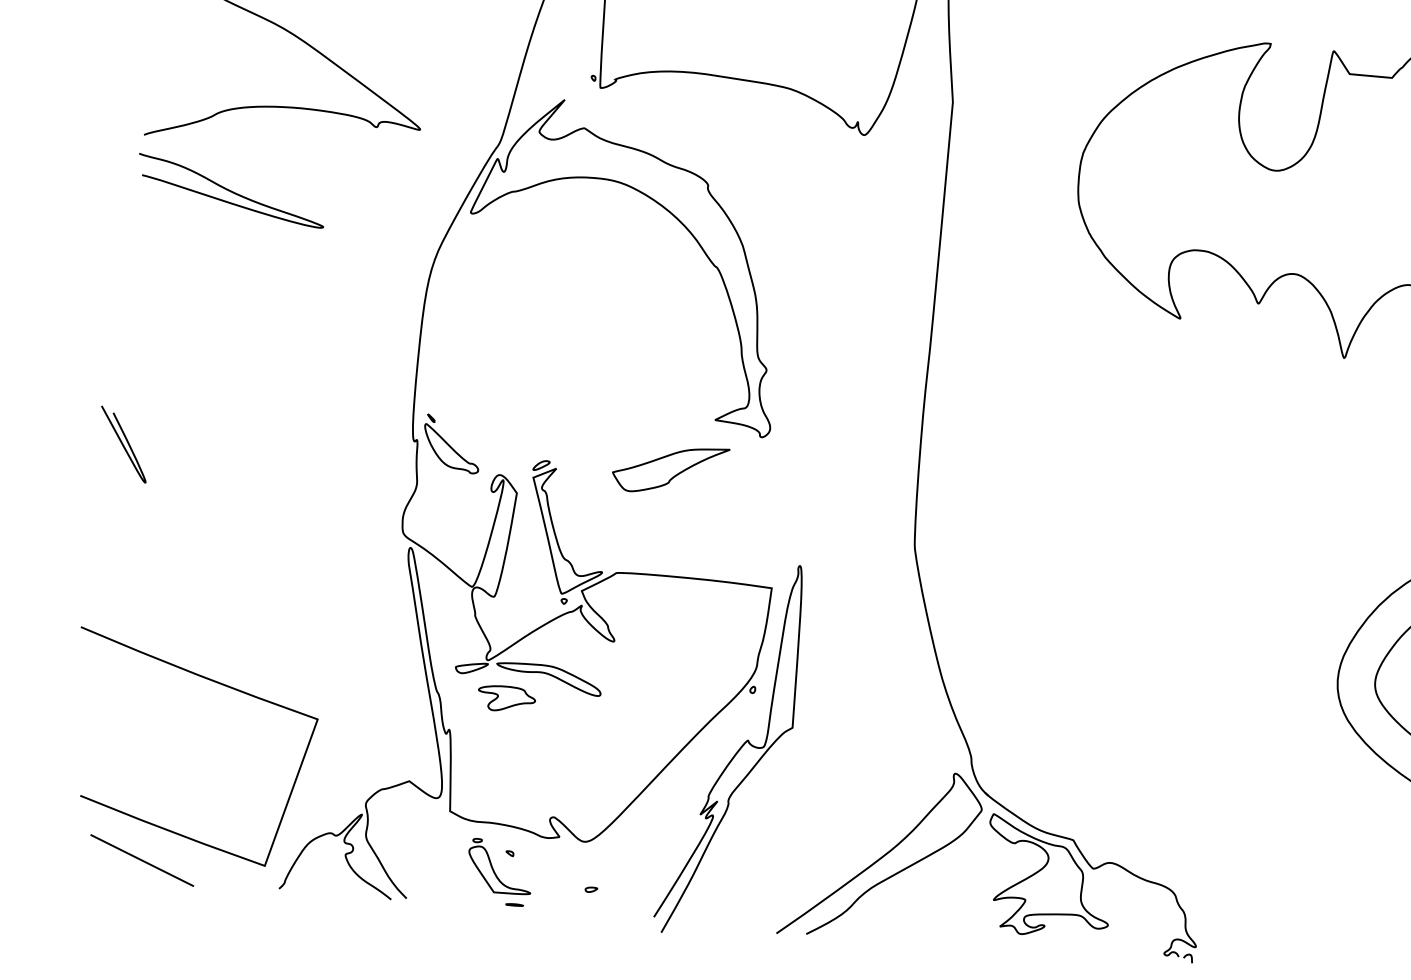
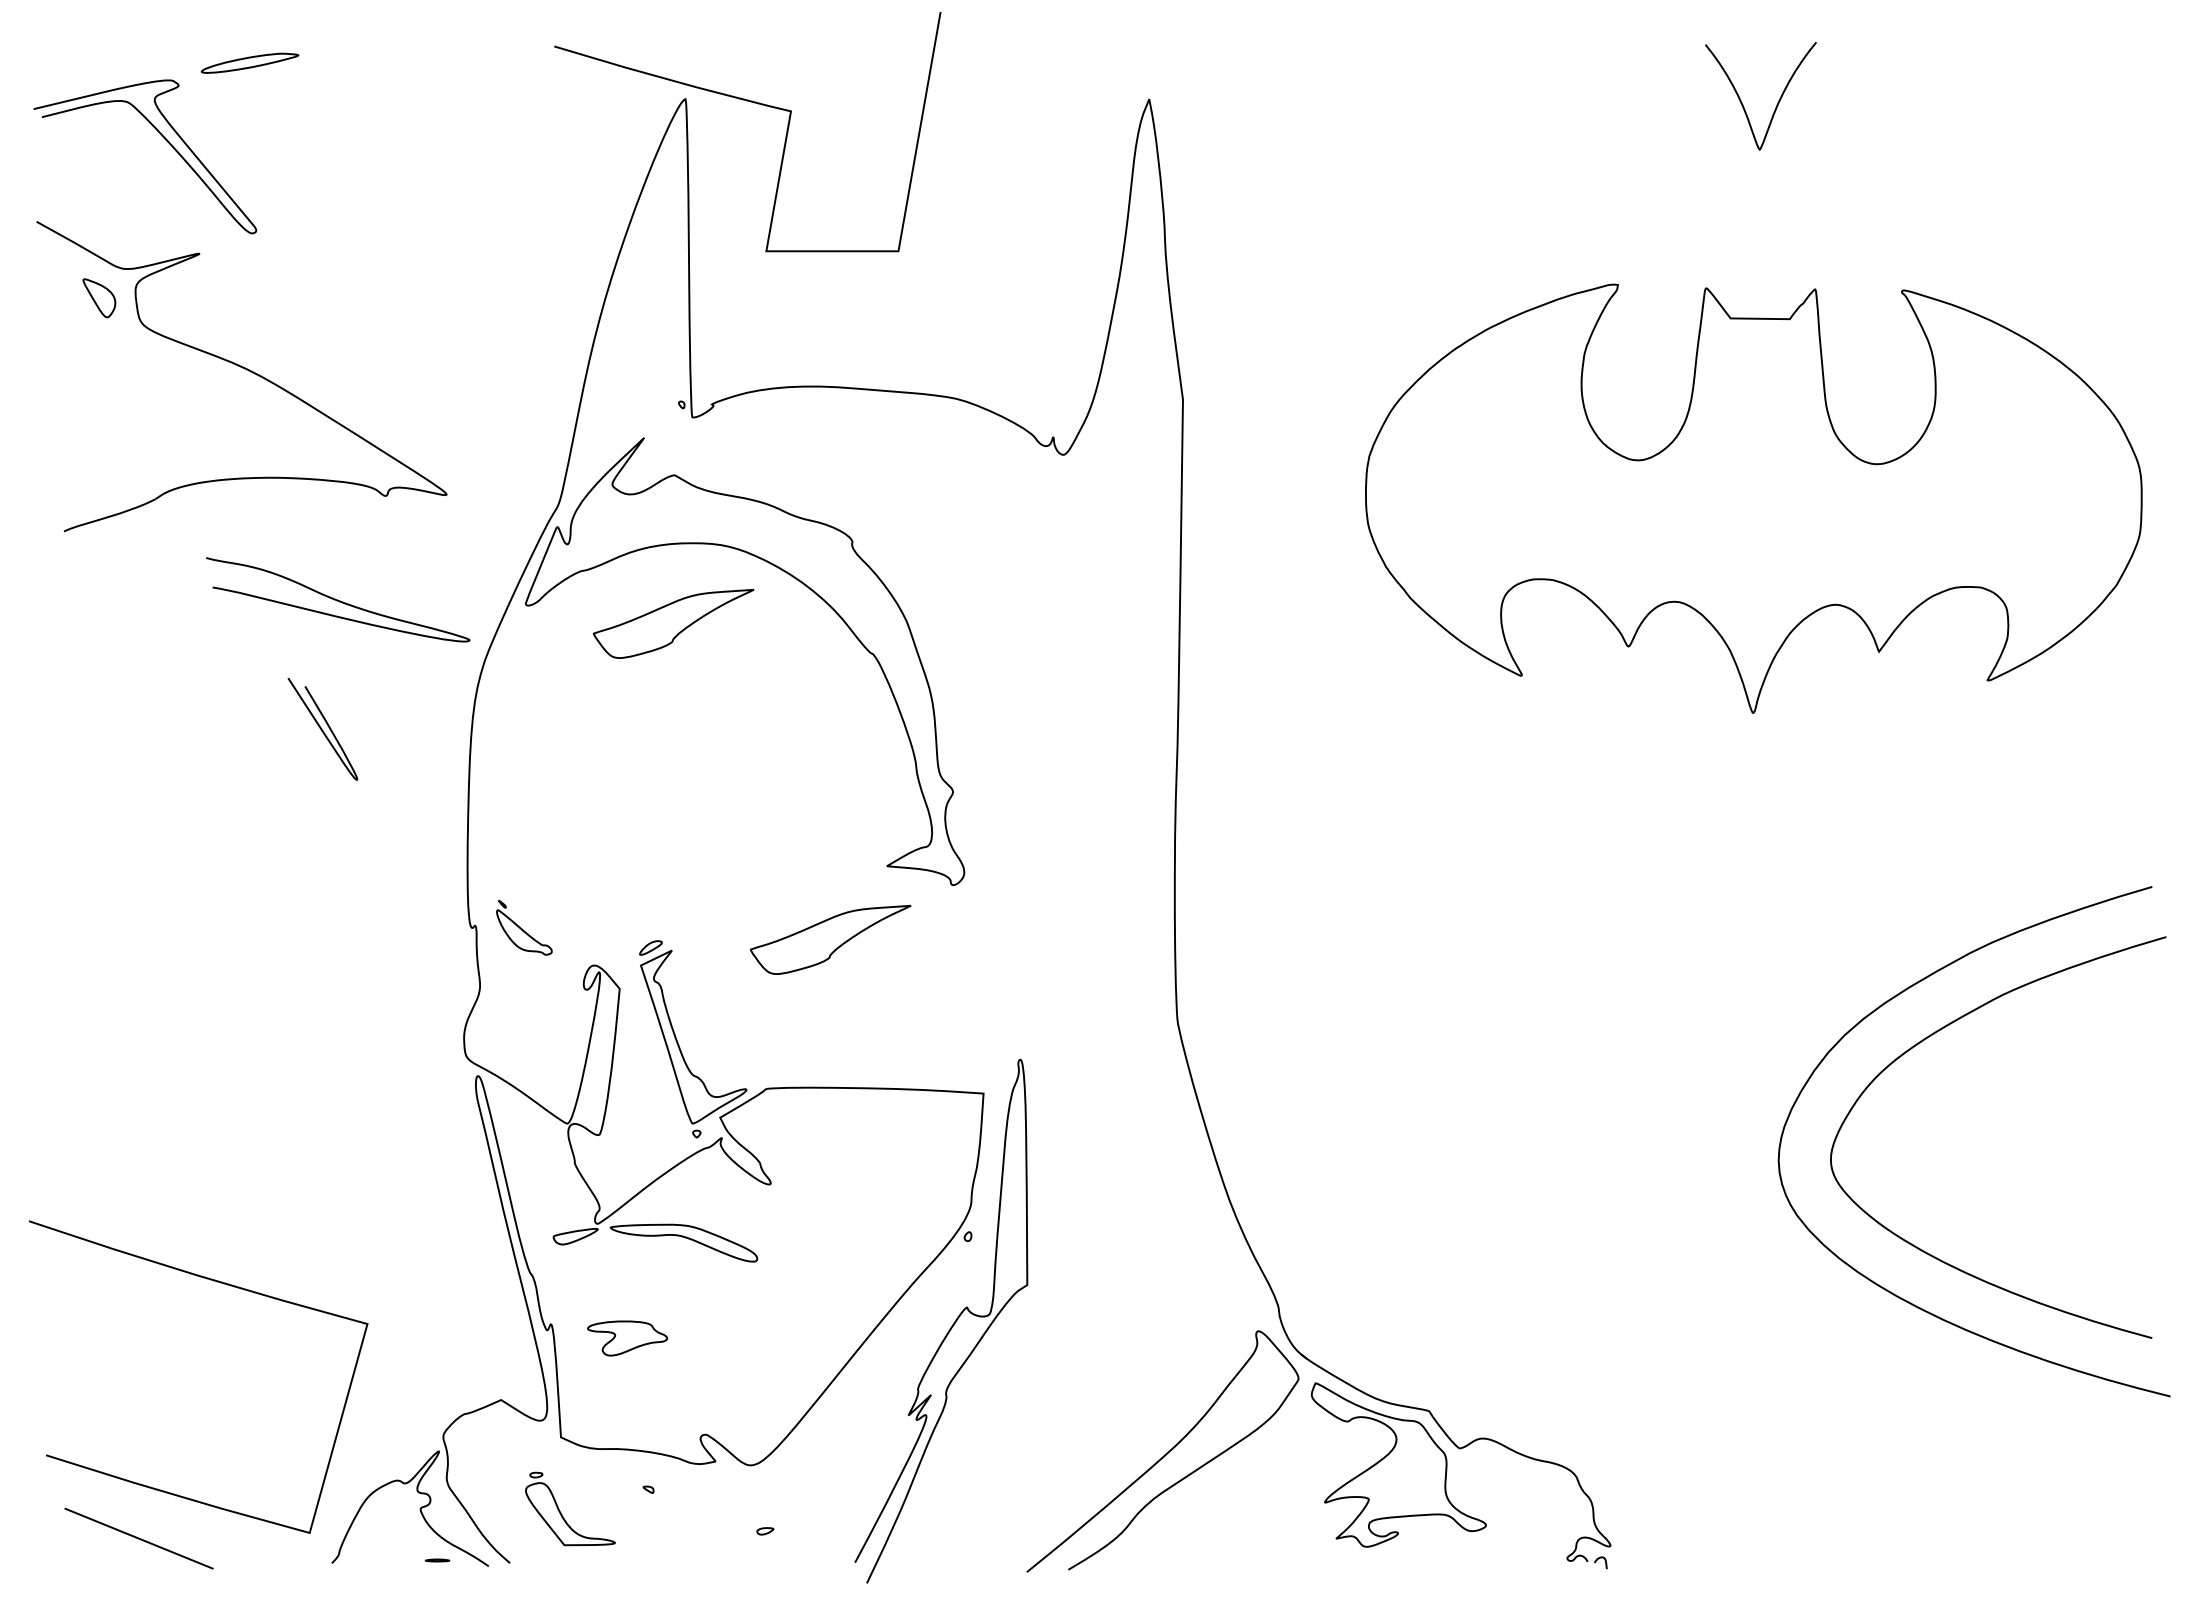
curve: (231, 190) -> (338, 599), moved
part: (575, 234) -> (673, 623), added
part: (452, 443) -> (524, 927), size x0.7
curve: (123, 444) -> (322, 729), moved
part: (506, 698) -> (627, 1338), moved
part: (493, 868) -> (561, 1512), moved
line: (514, 904) -> (437, 1560), moved

